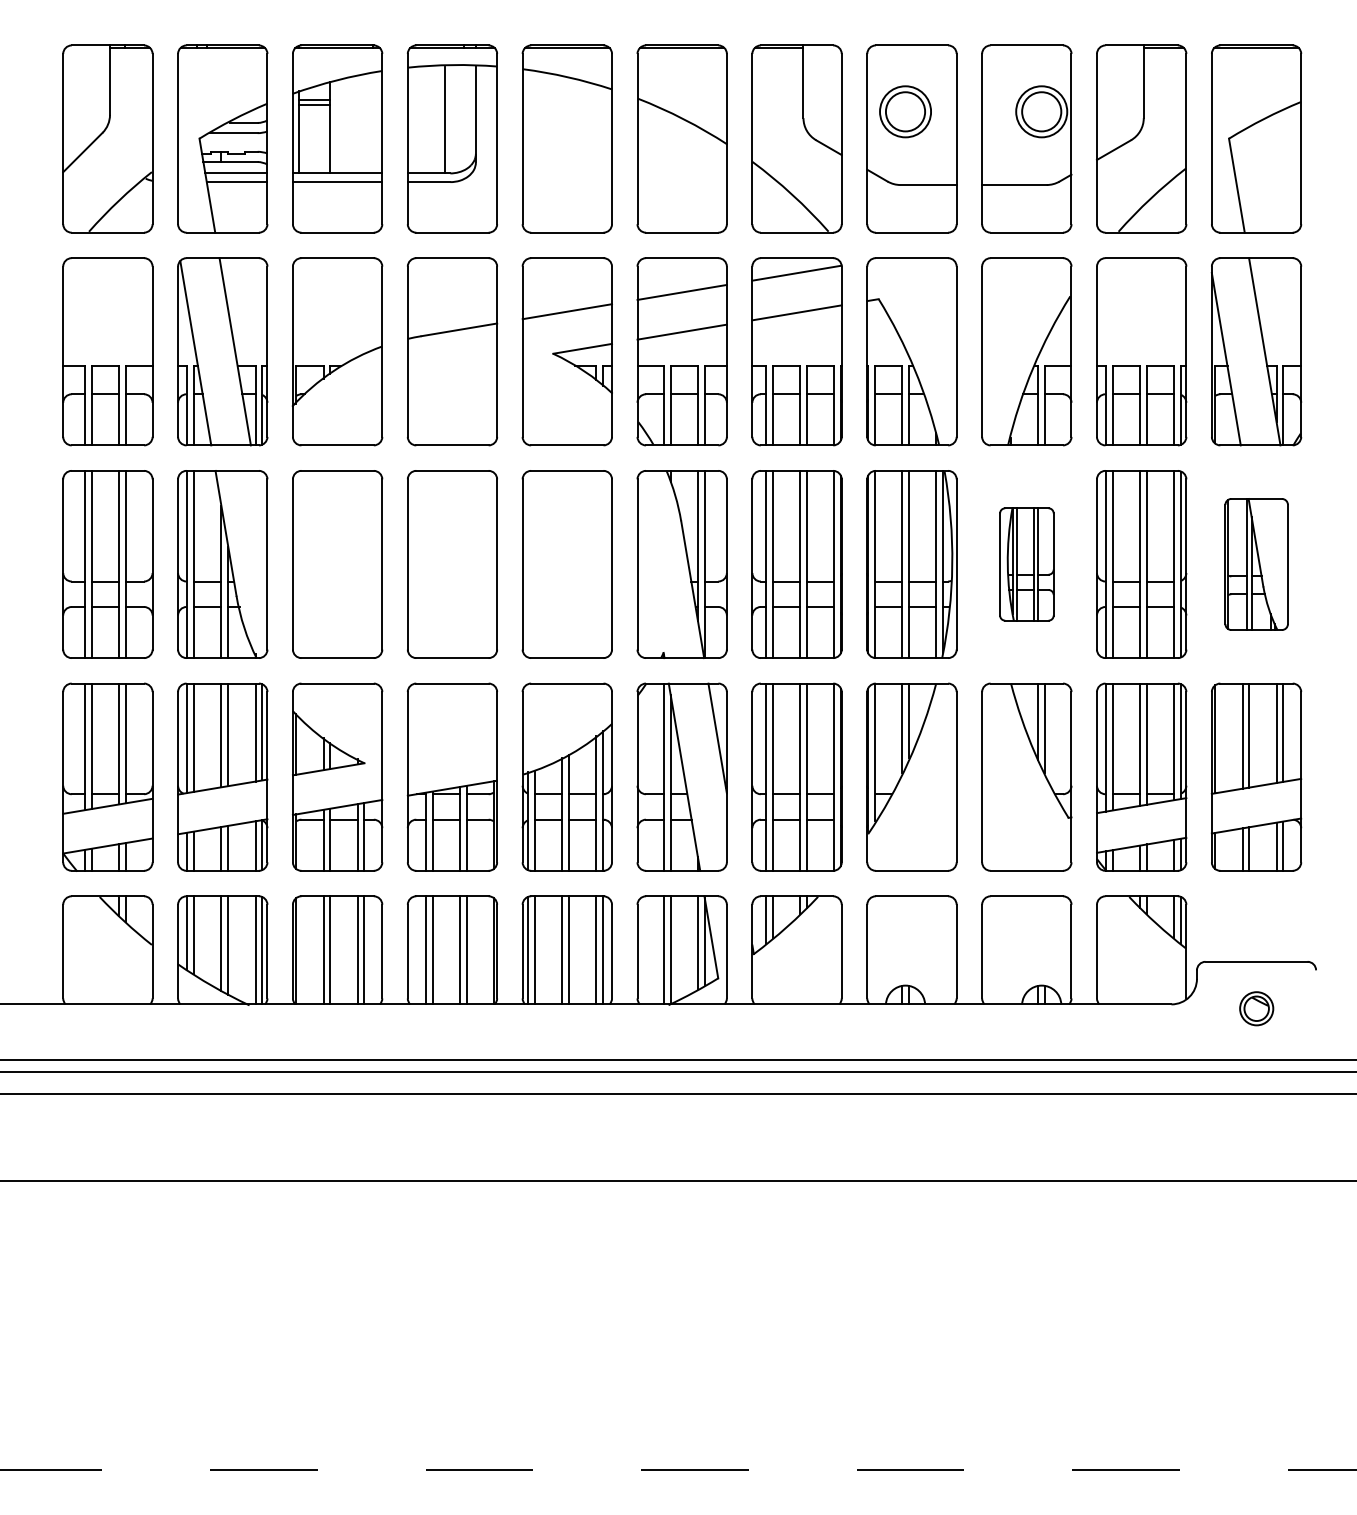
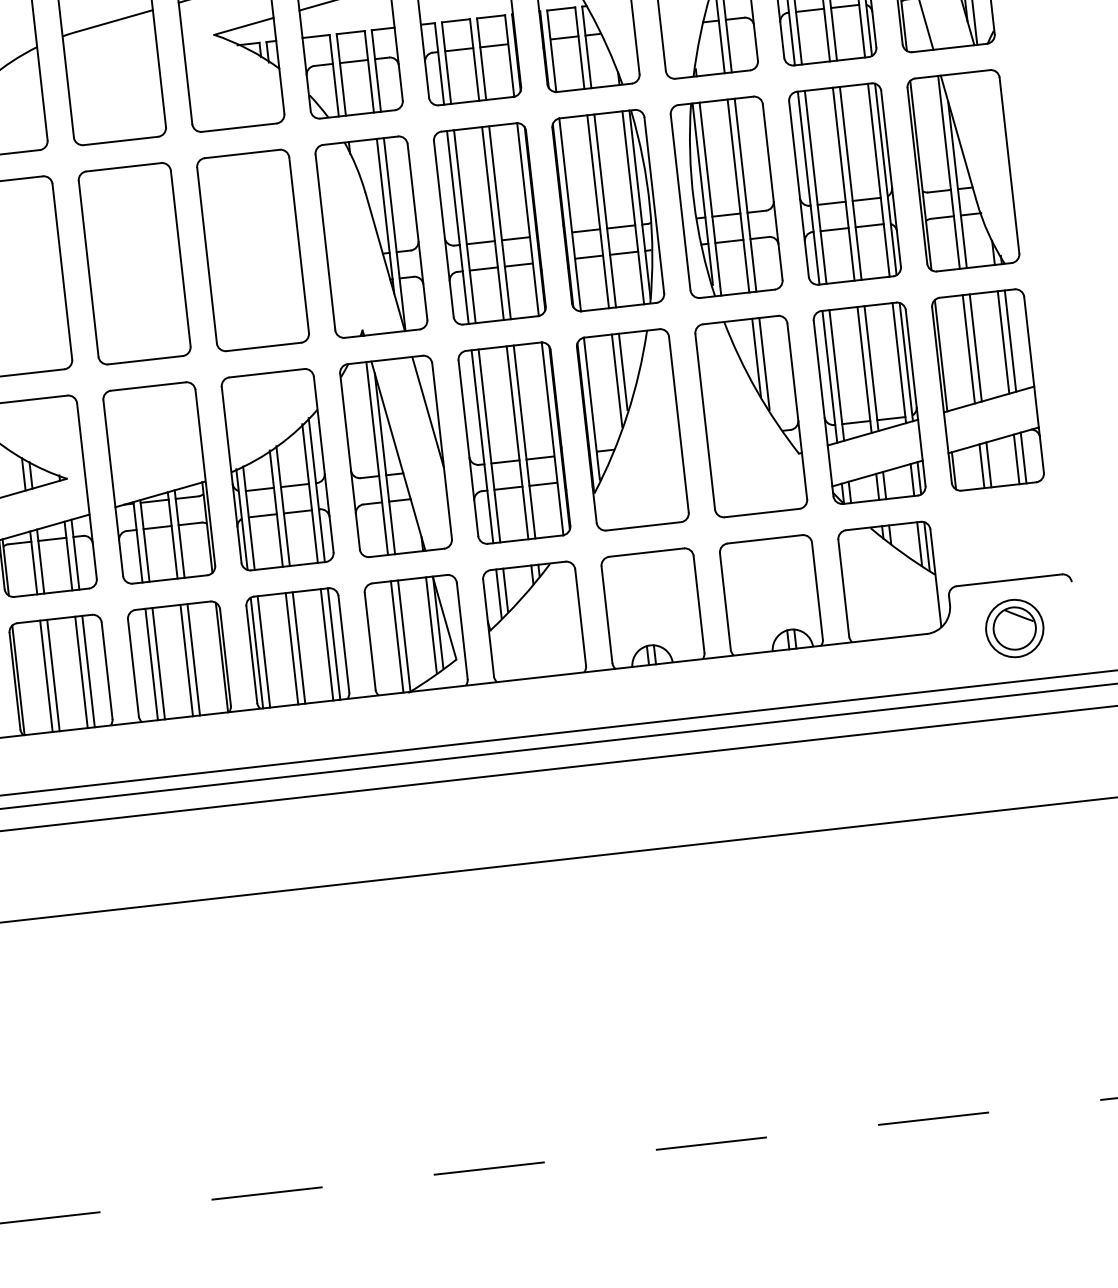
part: (1026, 564) -> (726, 197), size x1.67
part: (1256, 564) -> (963, 170), size x1.43
part: (1256, 1008) -> (1014, 628), size x1.67

